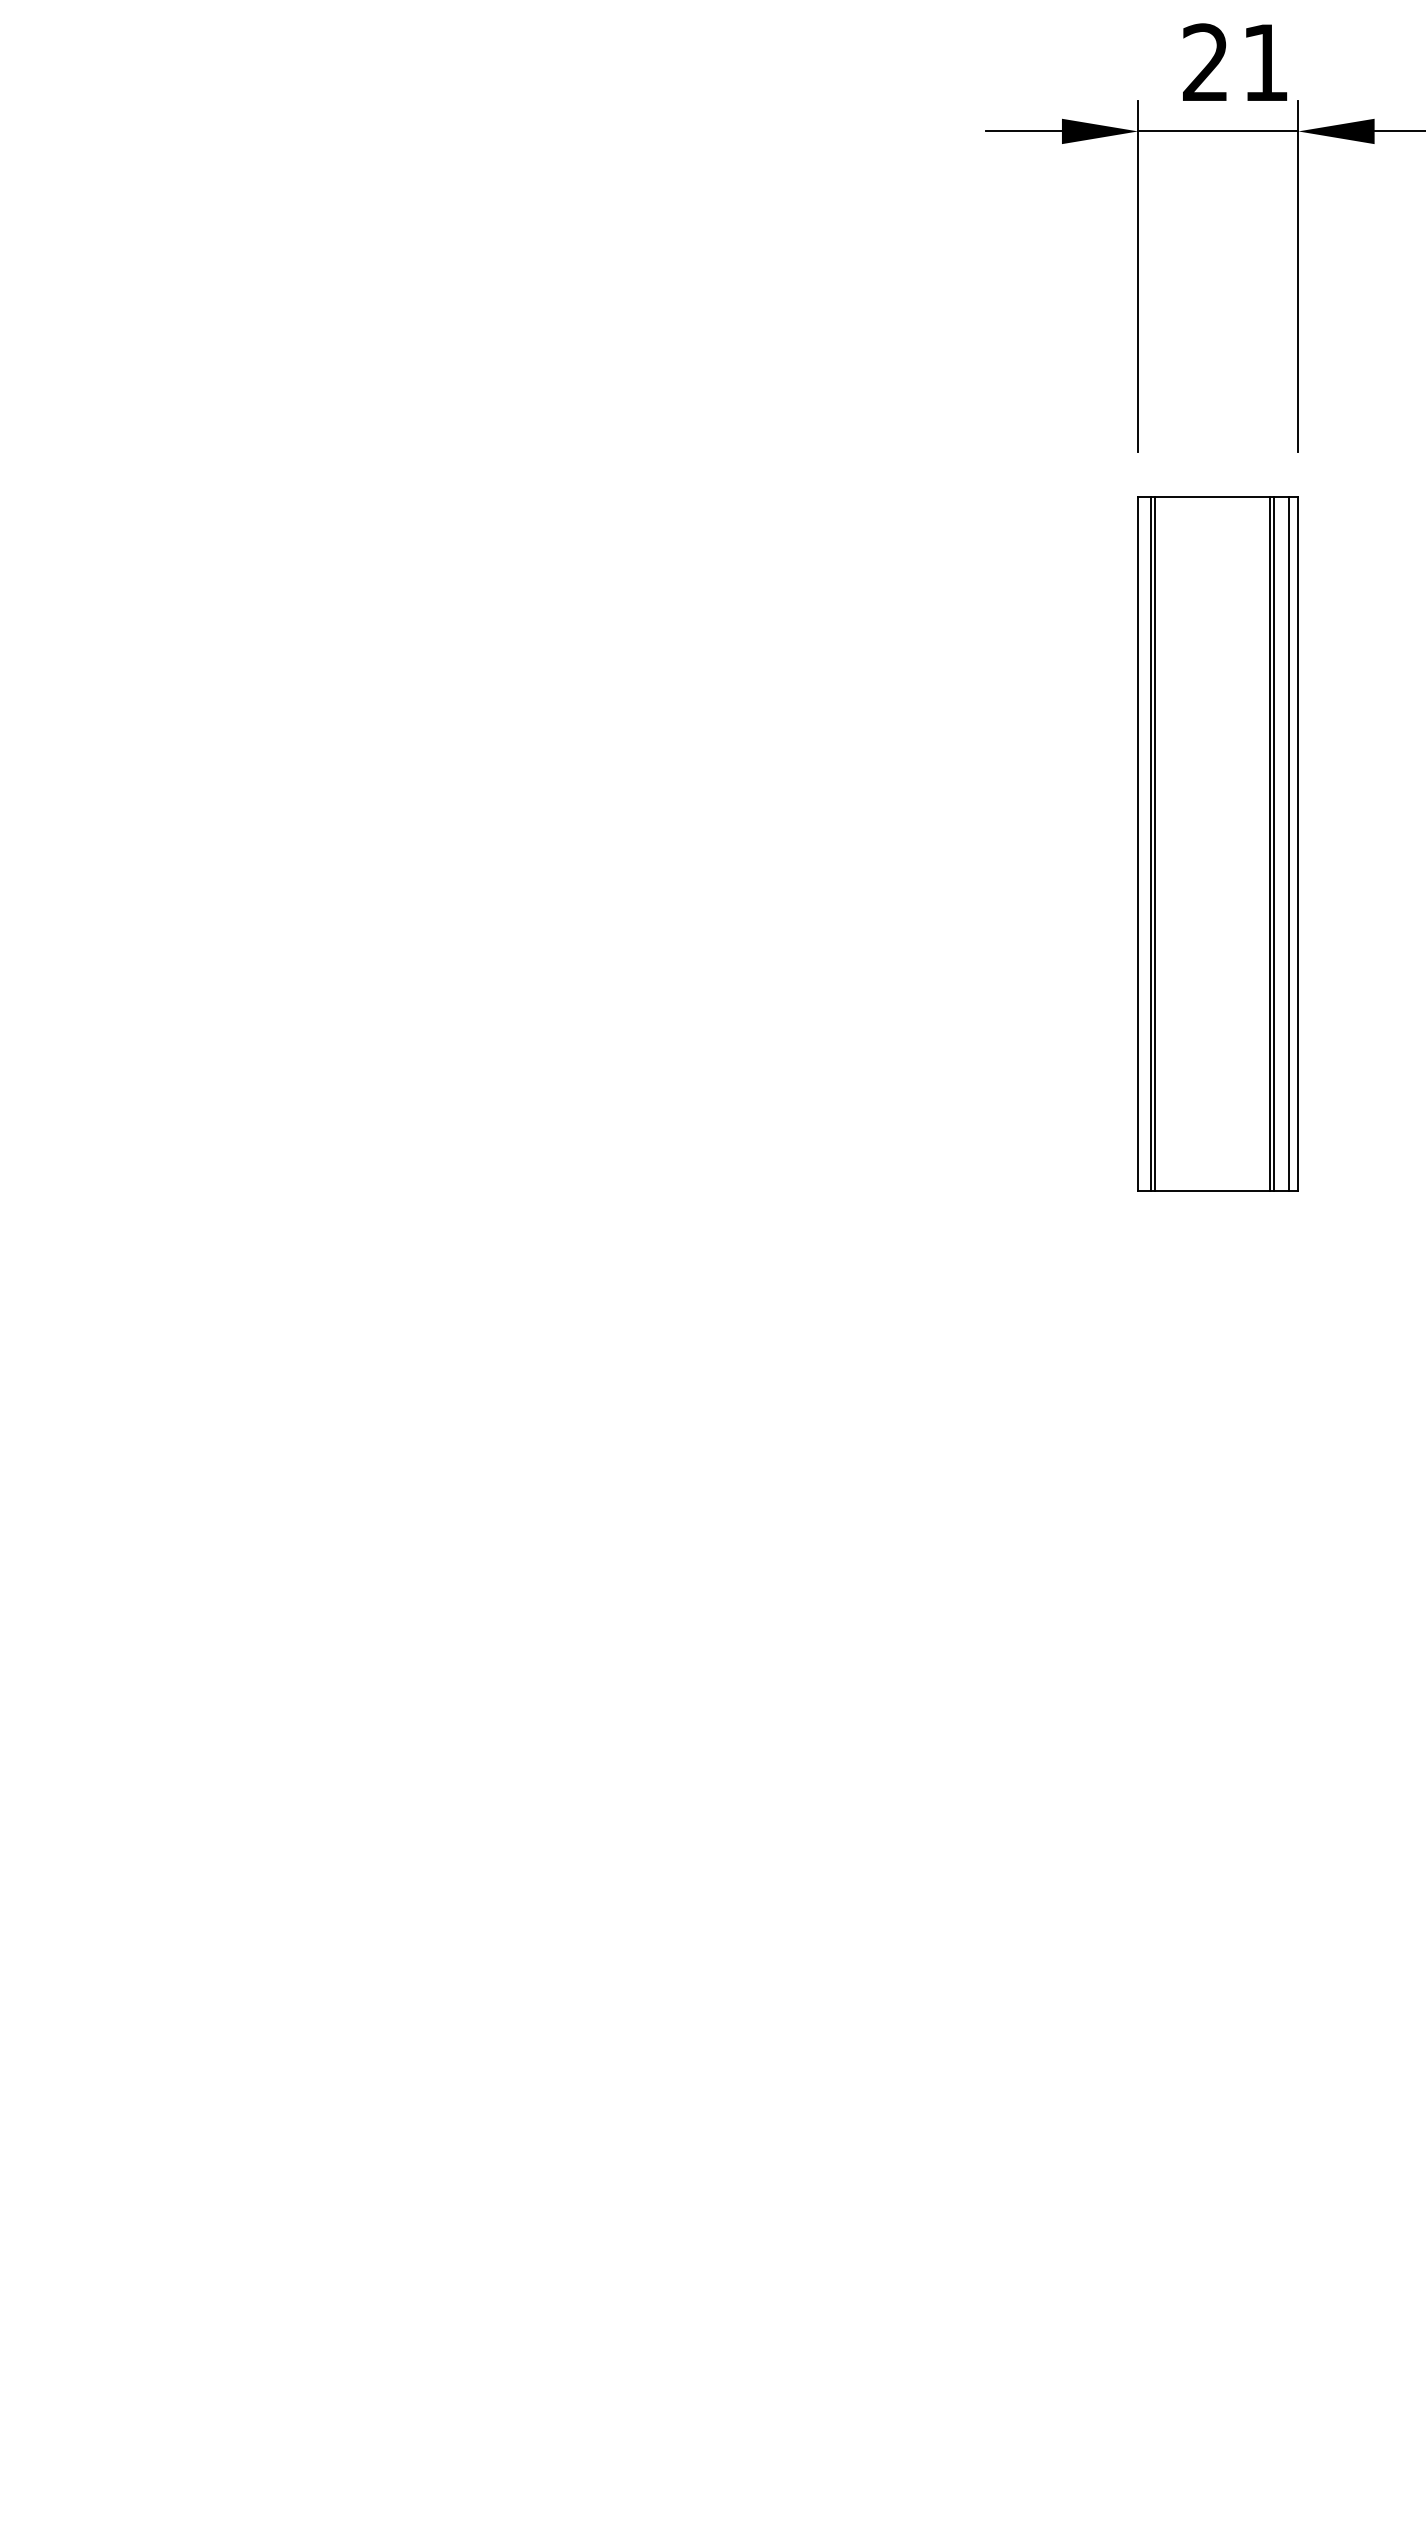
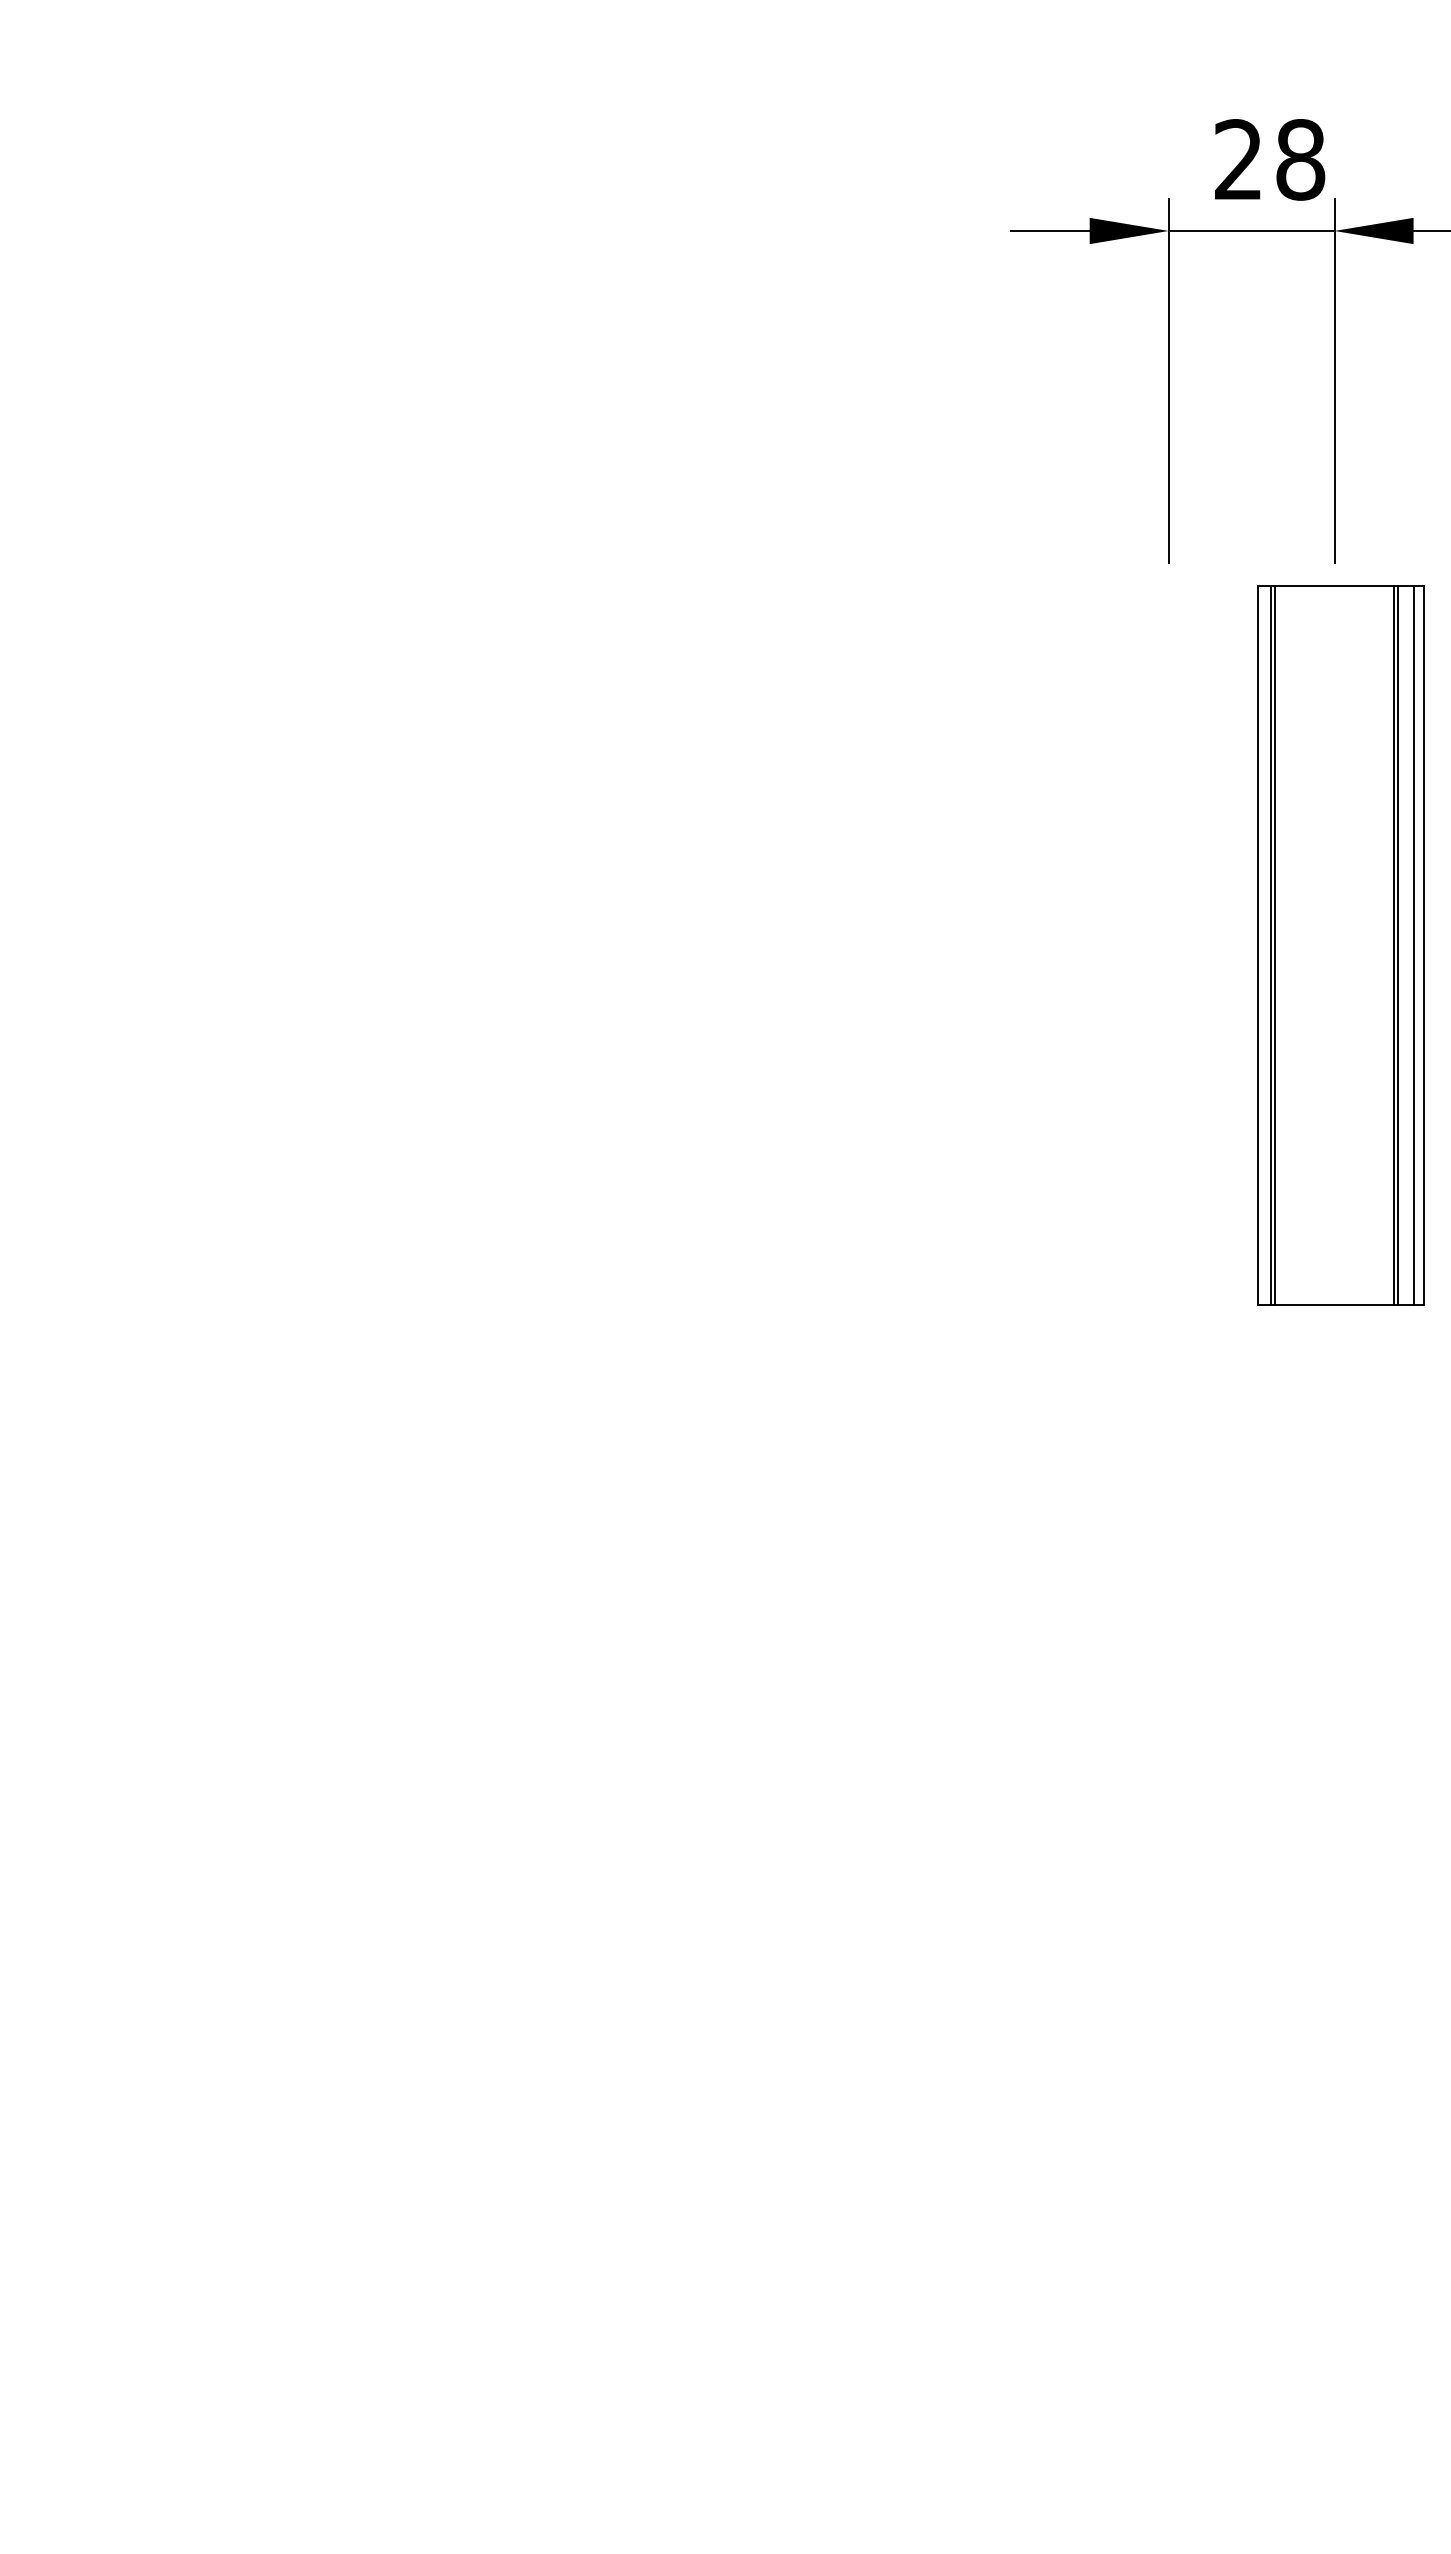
text: (1265, 62) -> (1300, 159), 21 -> 28
part: (1217, 843) -> (1339, 944), moved

